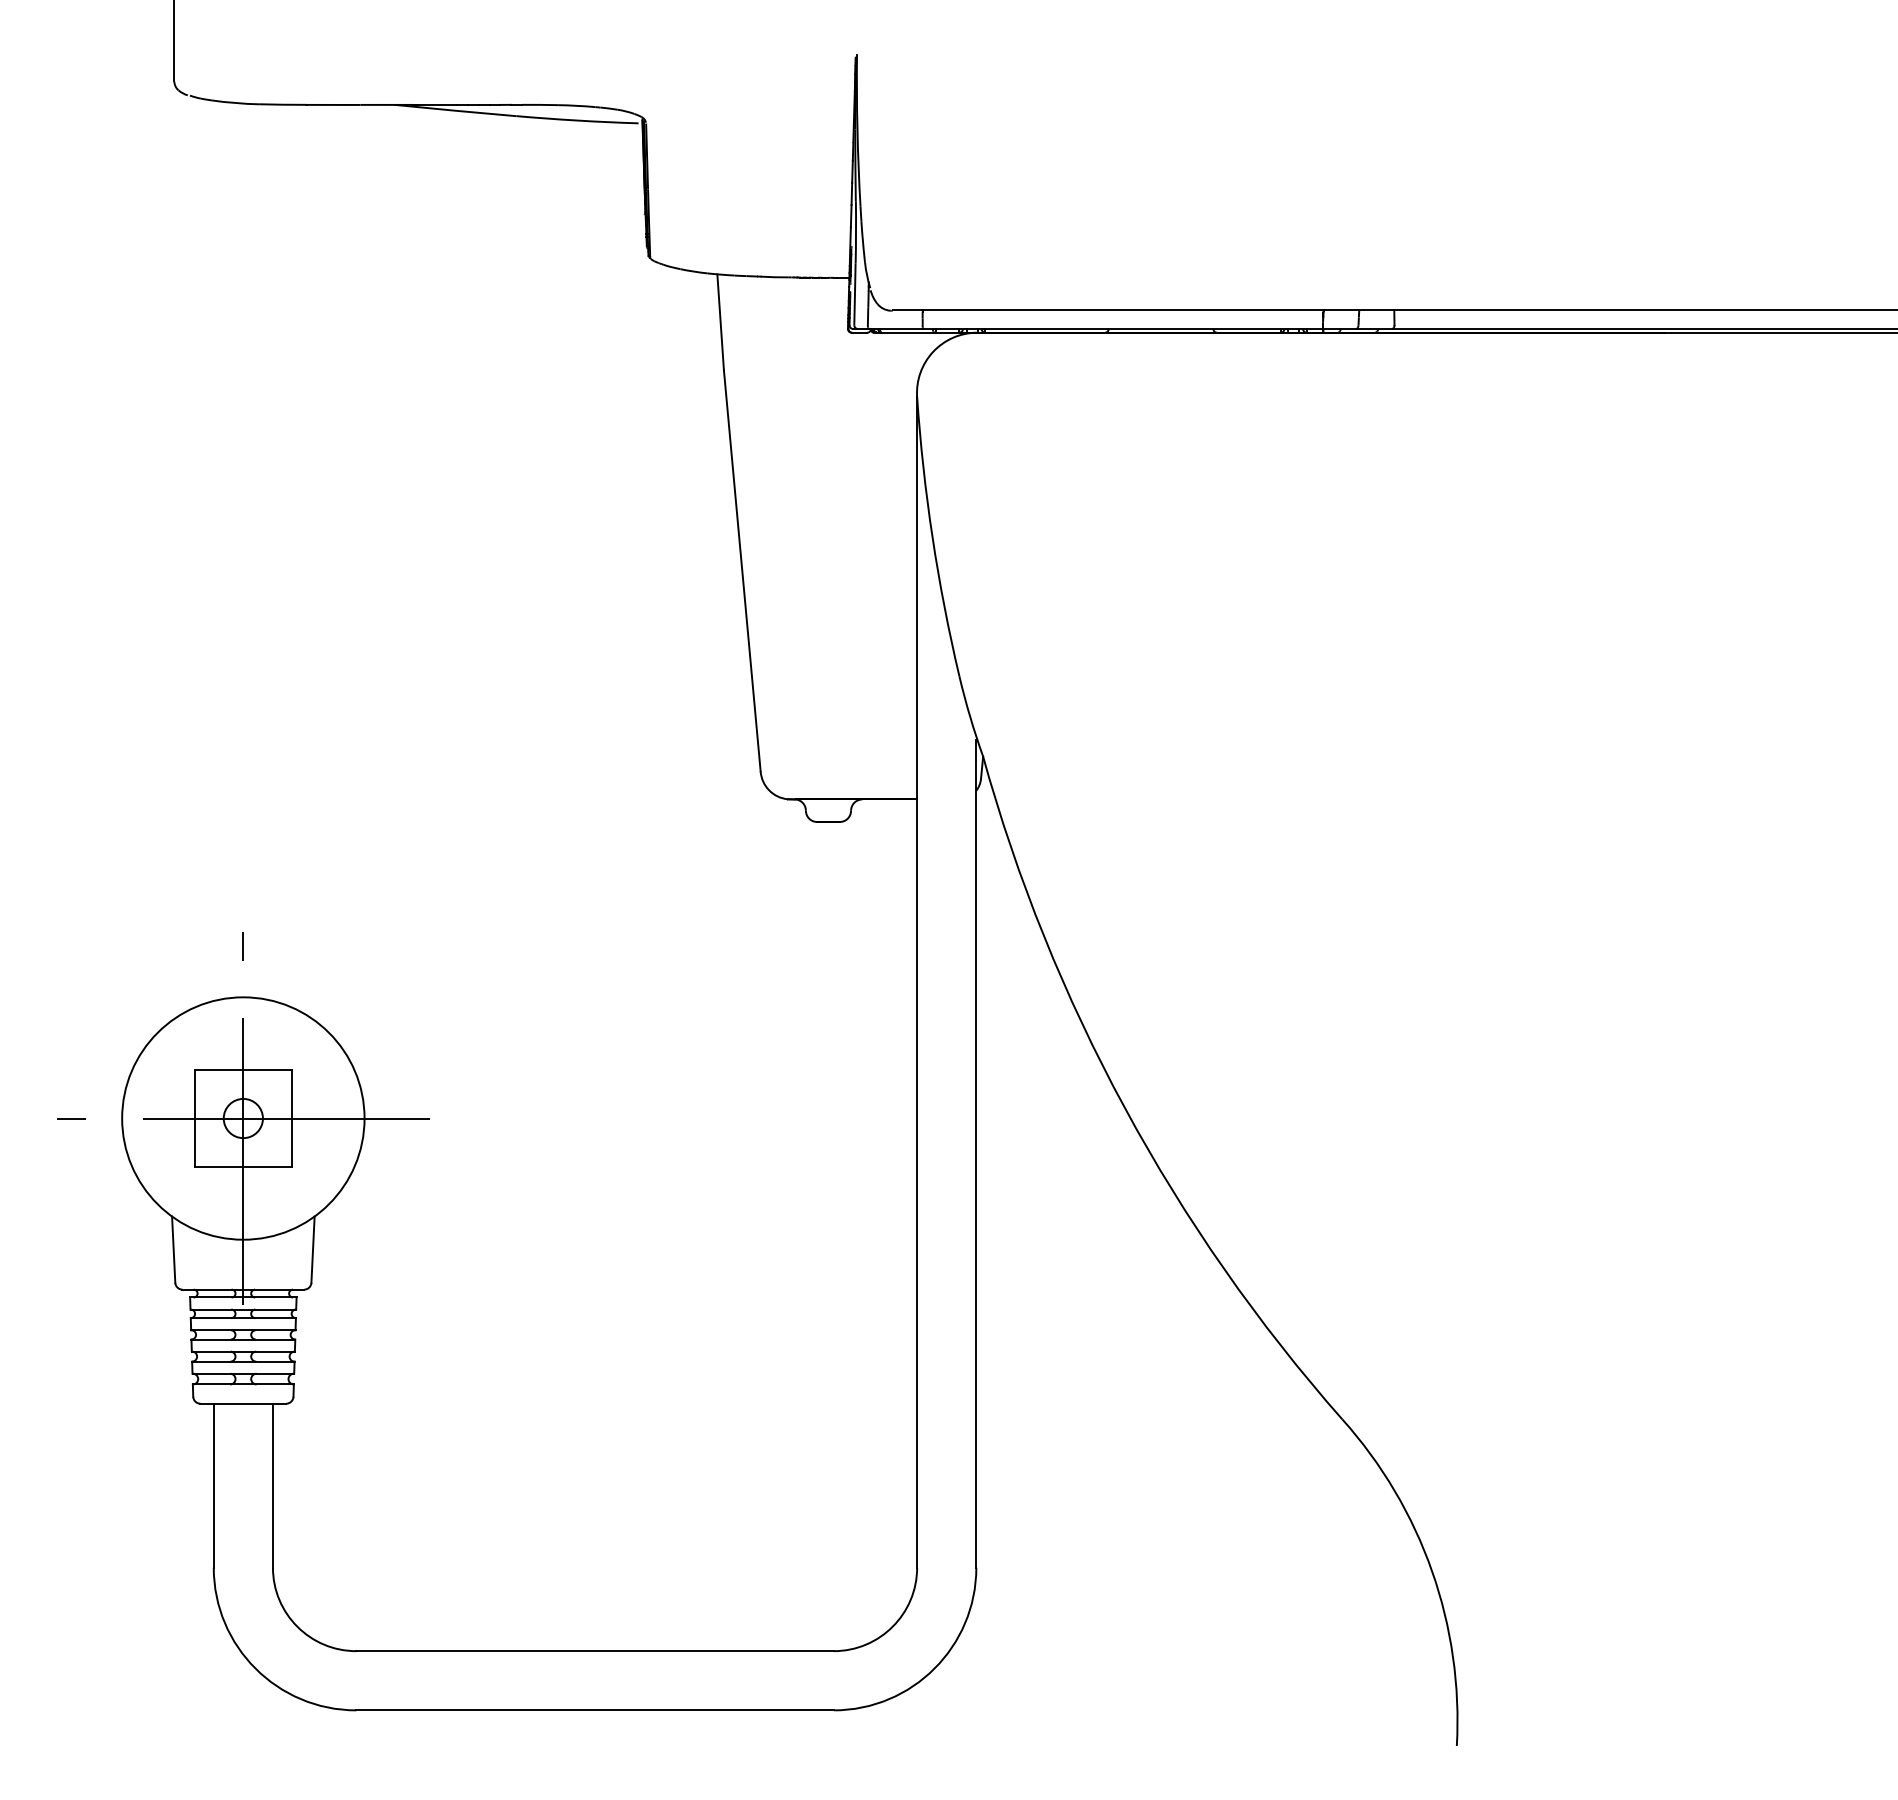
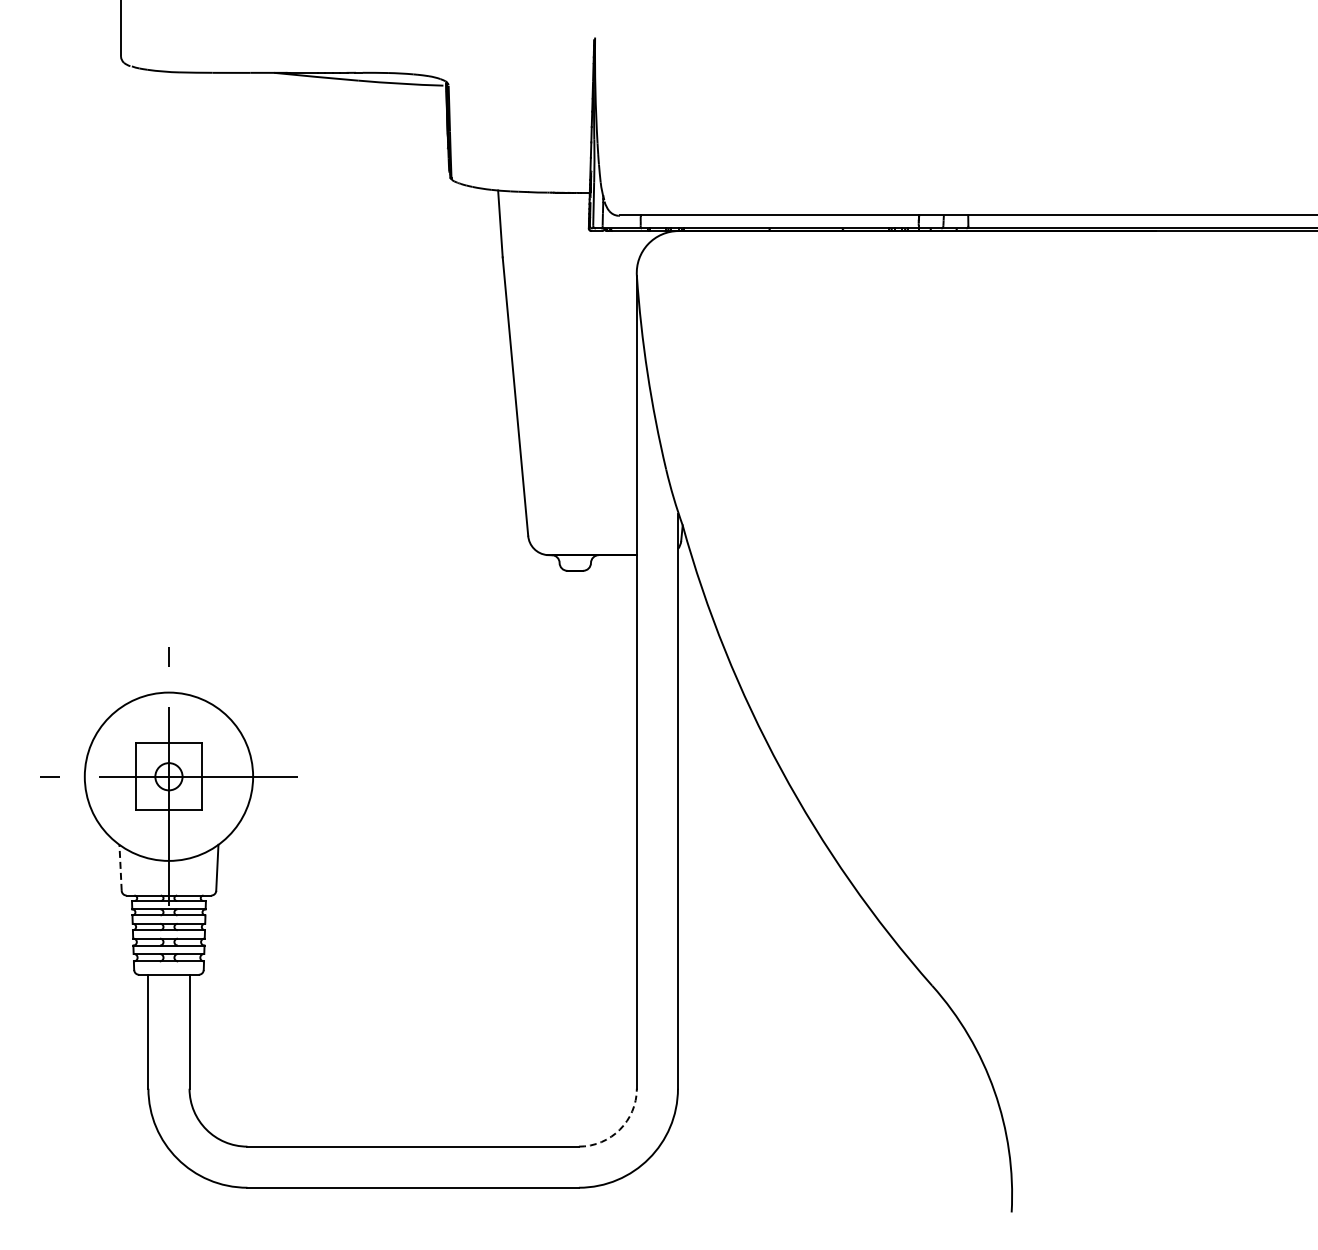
line: (173, 1249) -> (120, 867), solid -> dashed
arc: (892, 1626) -> (619, 1129), solid -> dashed

